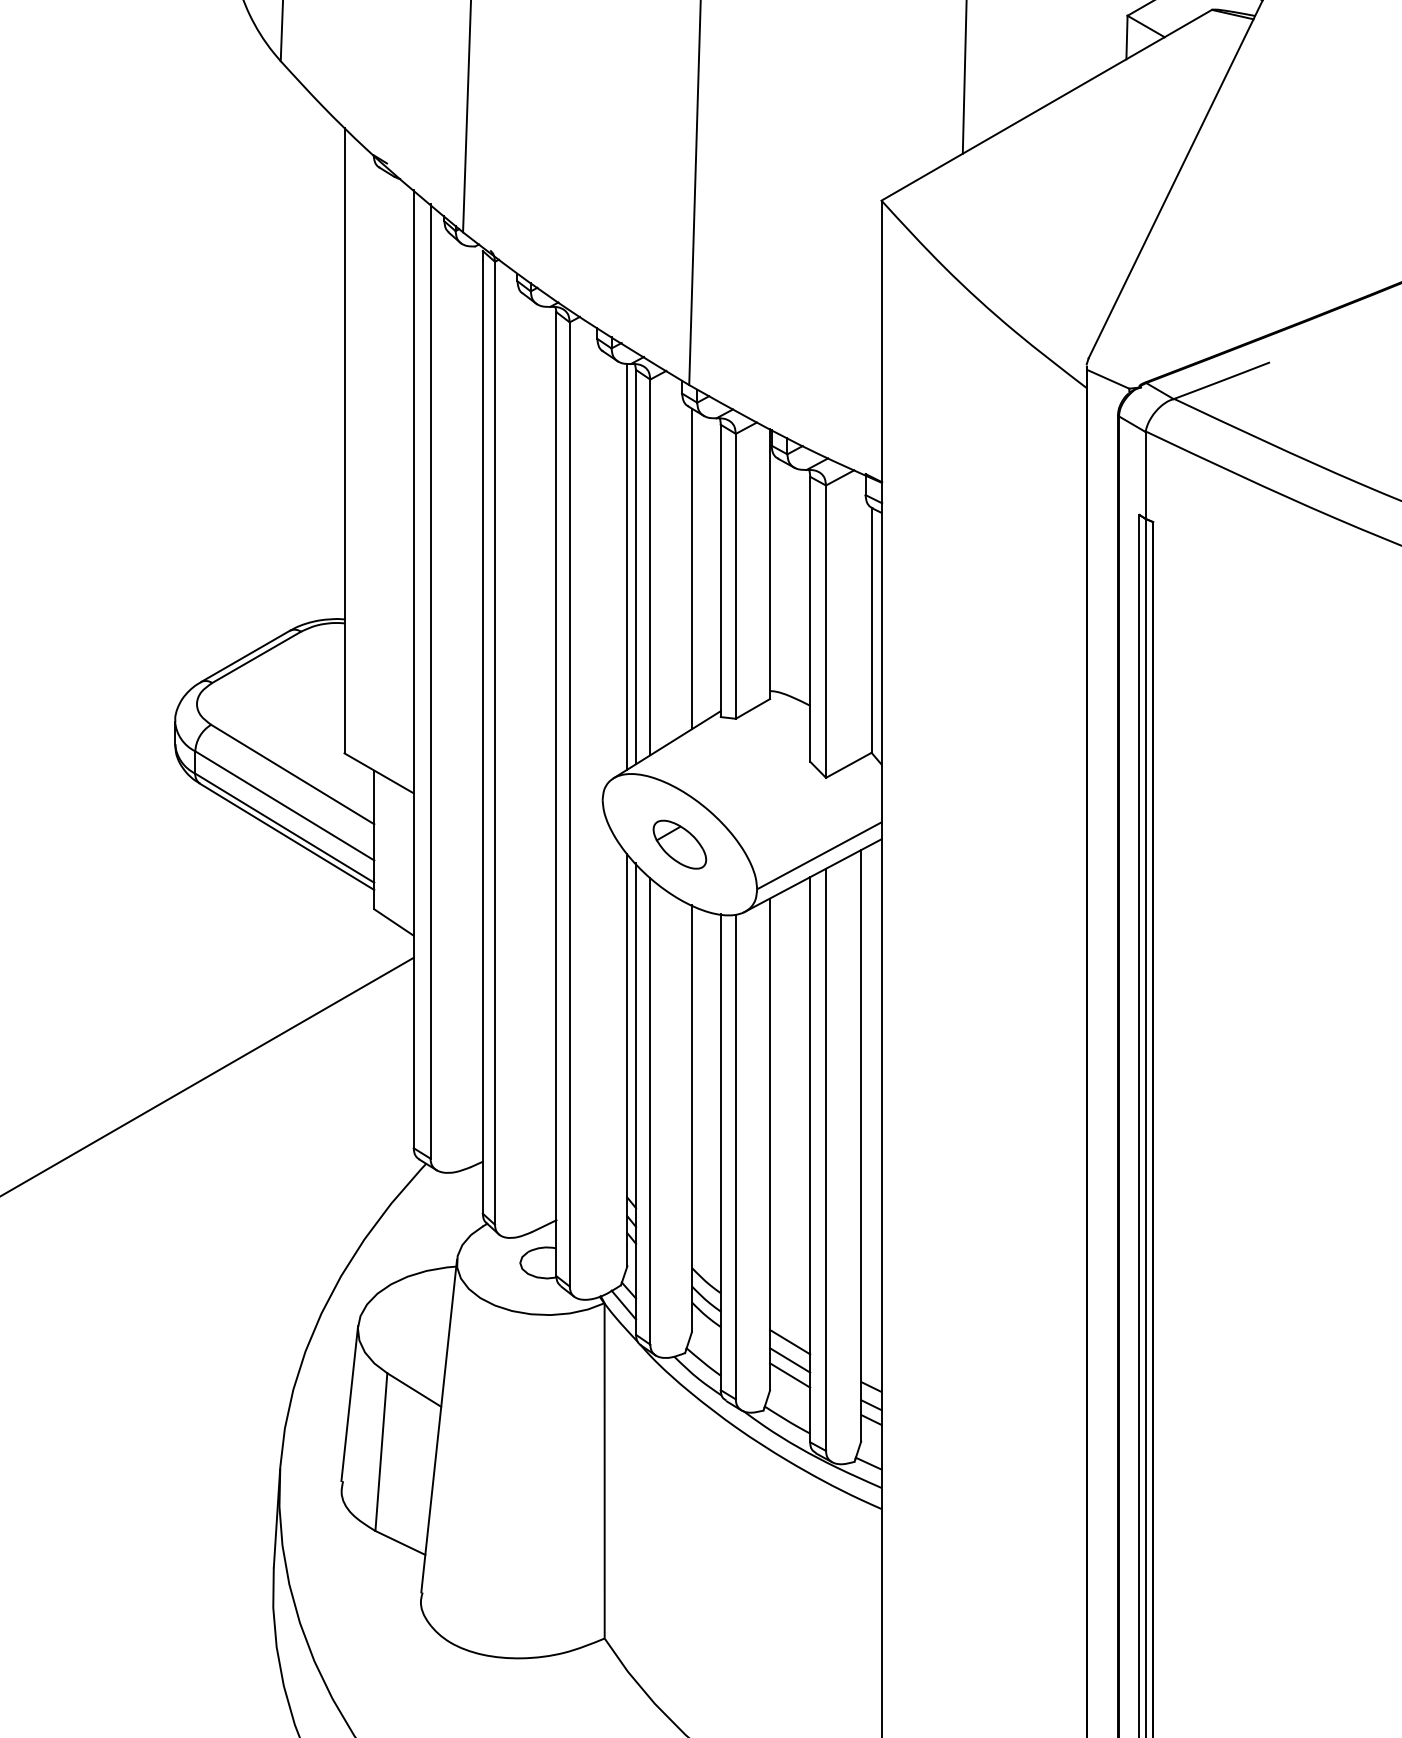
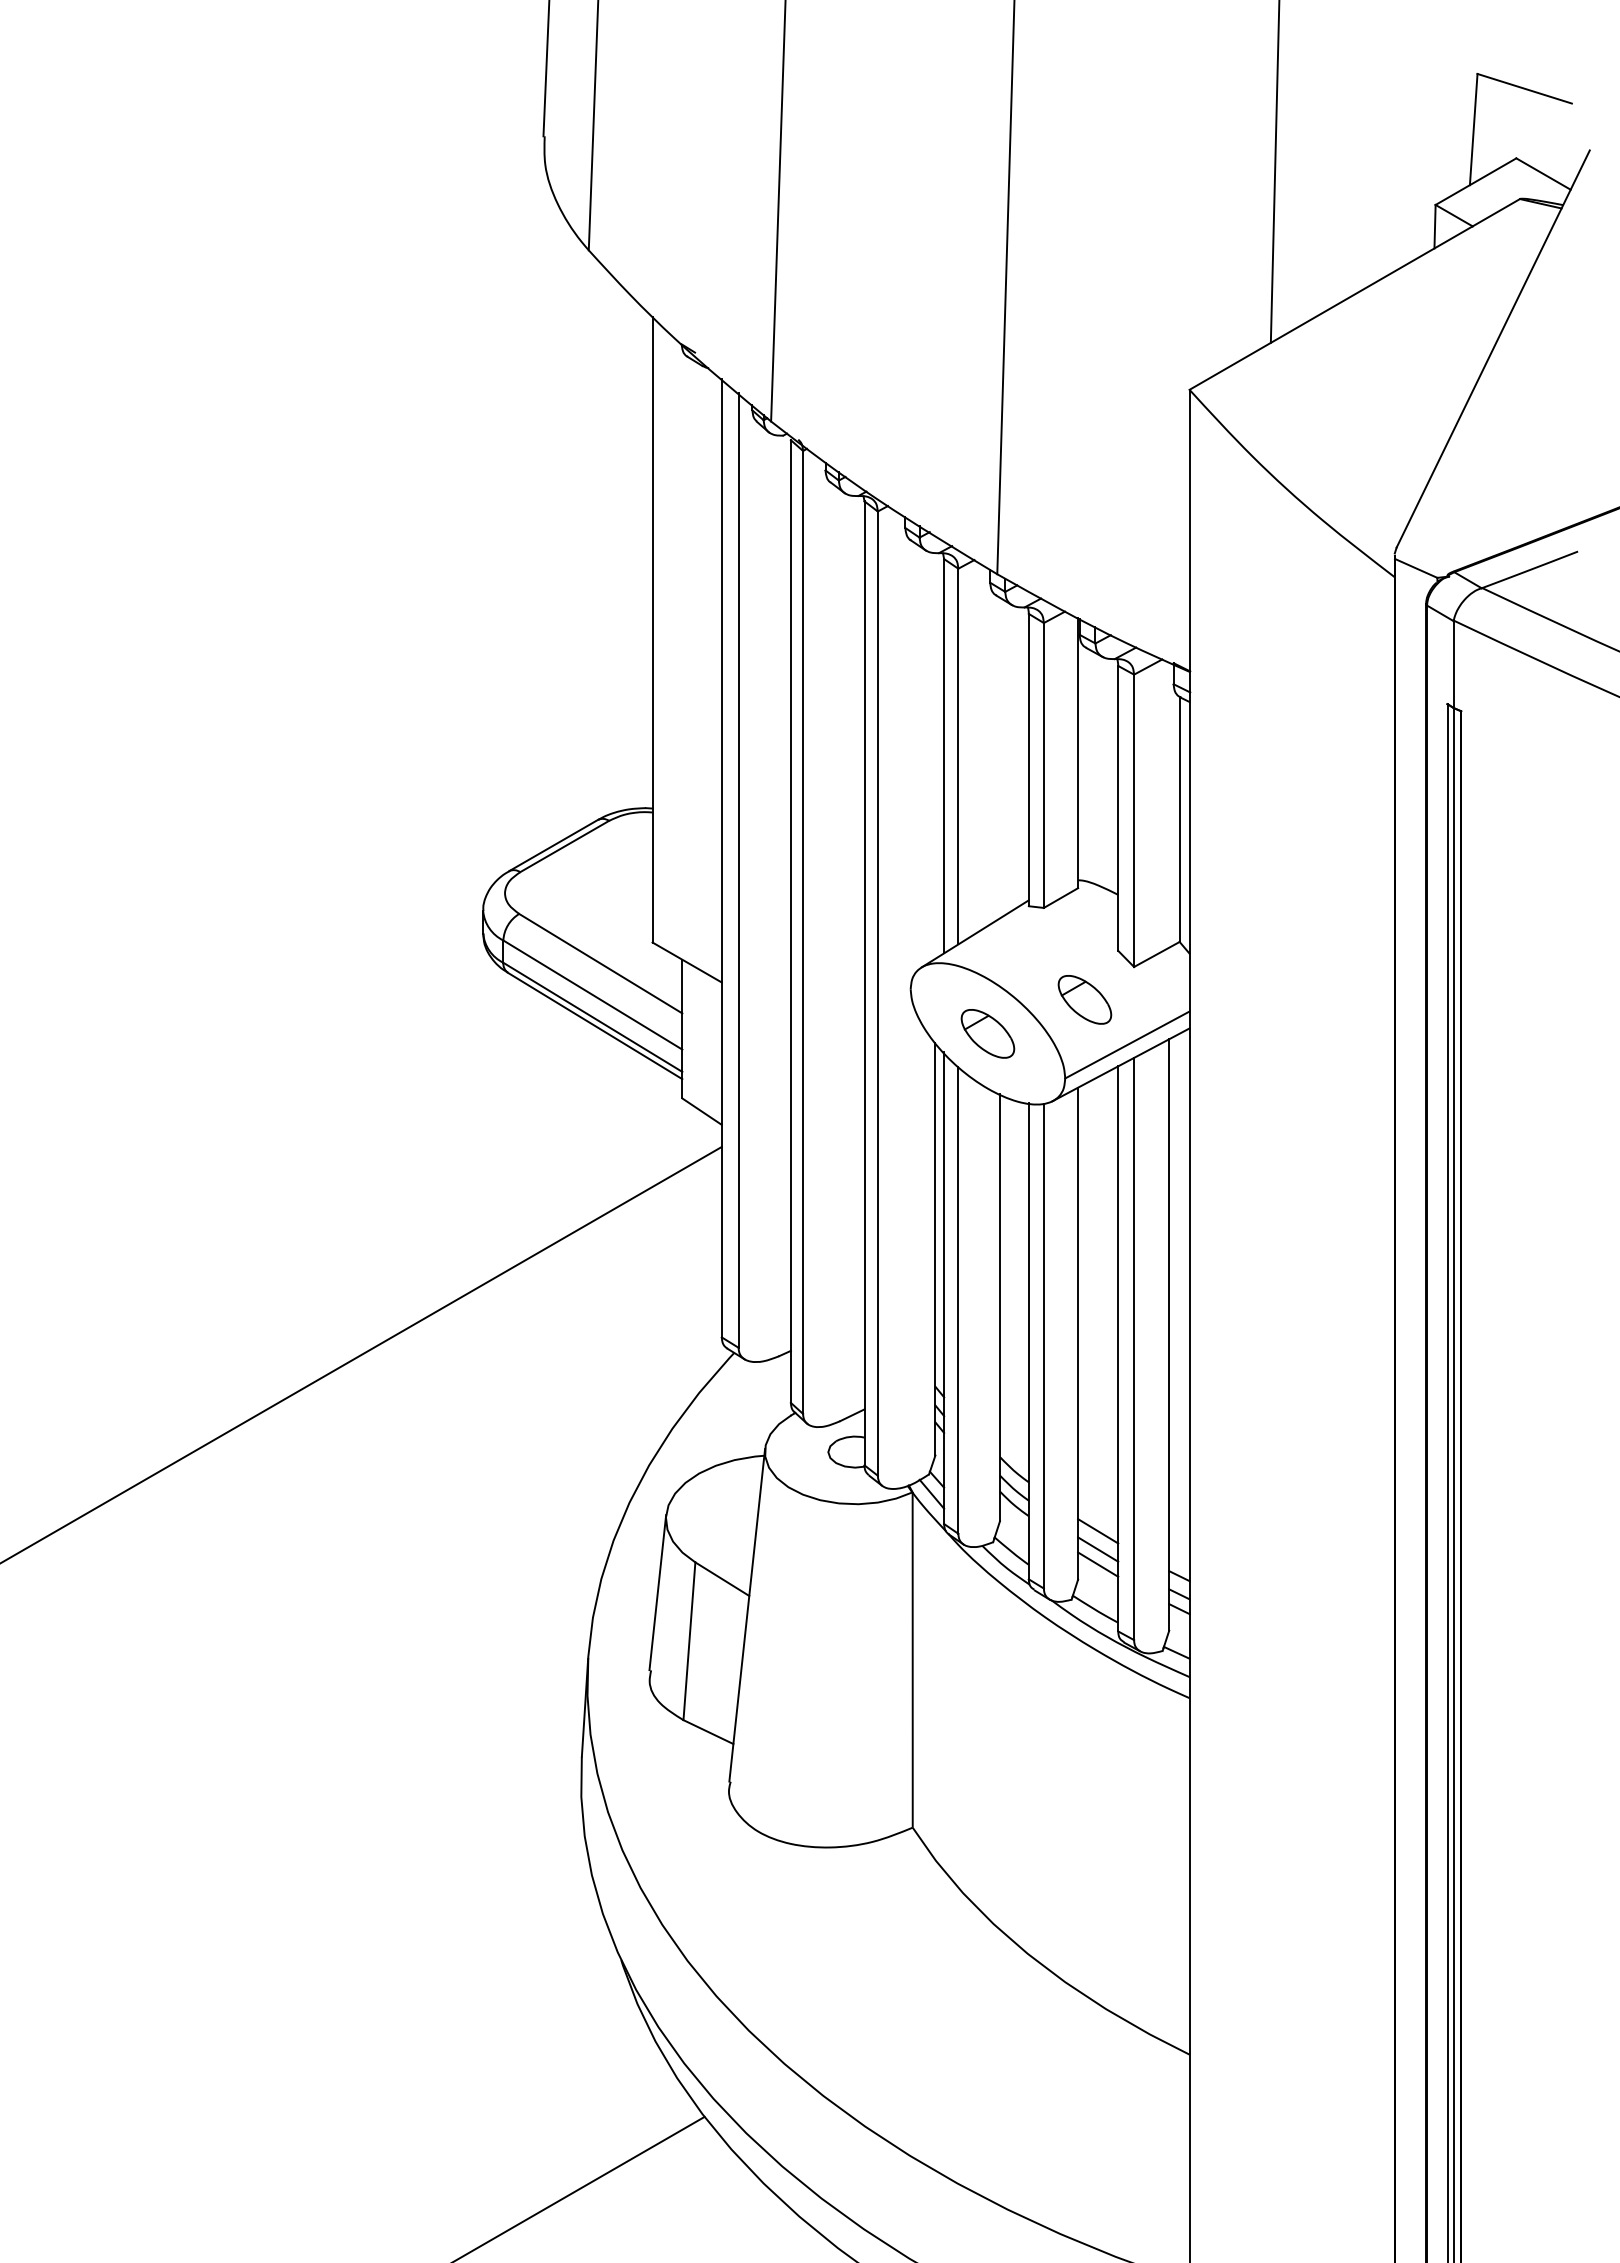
line: (627, 566) -> (935, 755), removed
line: (691, 568) -> (999, 757), removed
part: (776, 810) -> (1084, 999), added

